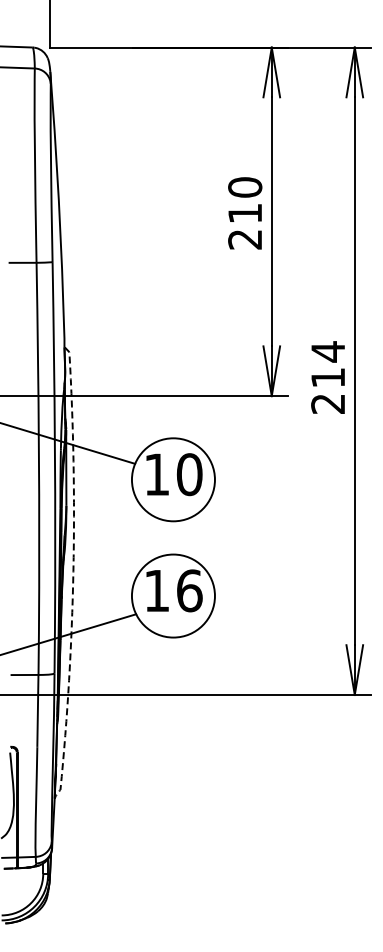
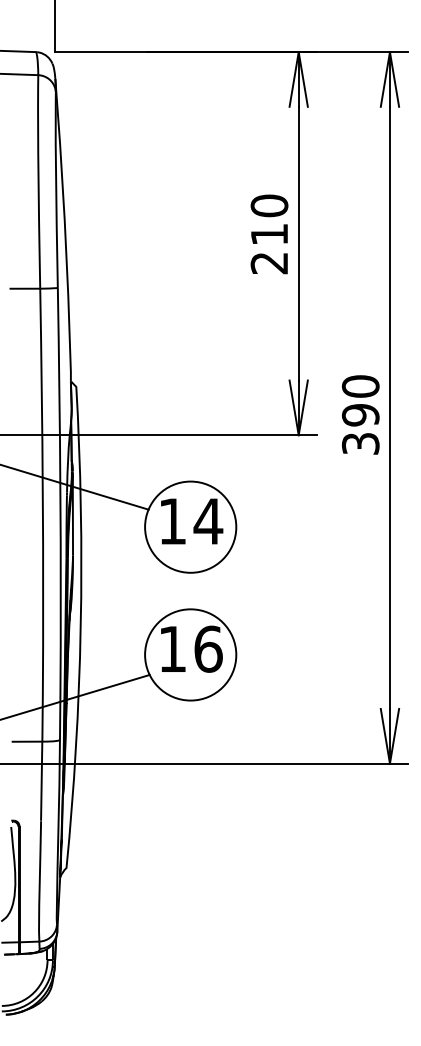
text: (328, 377) -> (361, 414), 214 -> 390
text: (189, 474) -> (208, 521), 10 -> 14
line: (73, 575) -> (80, 632), dashed -> solid

